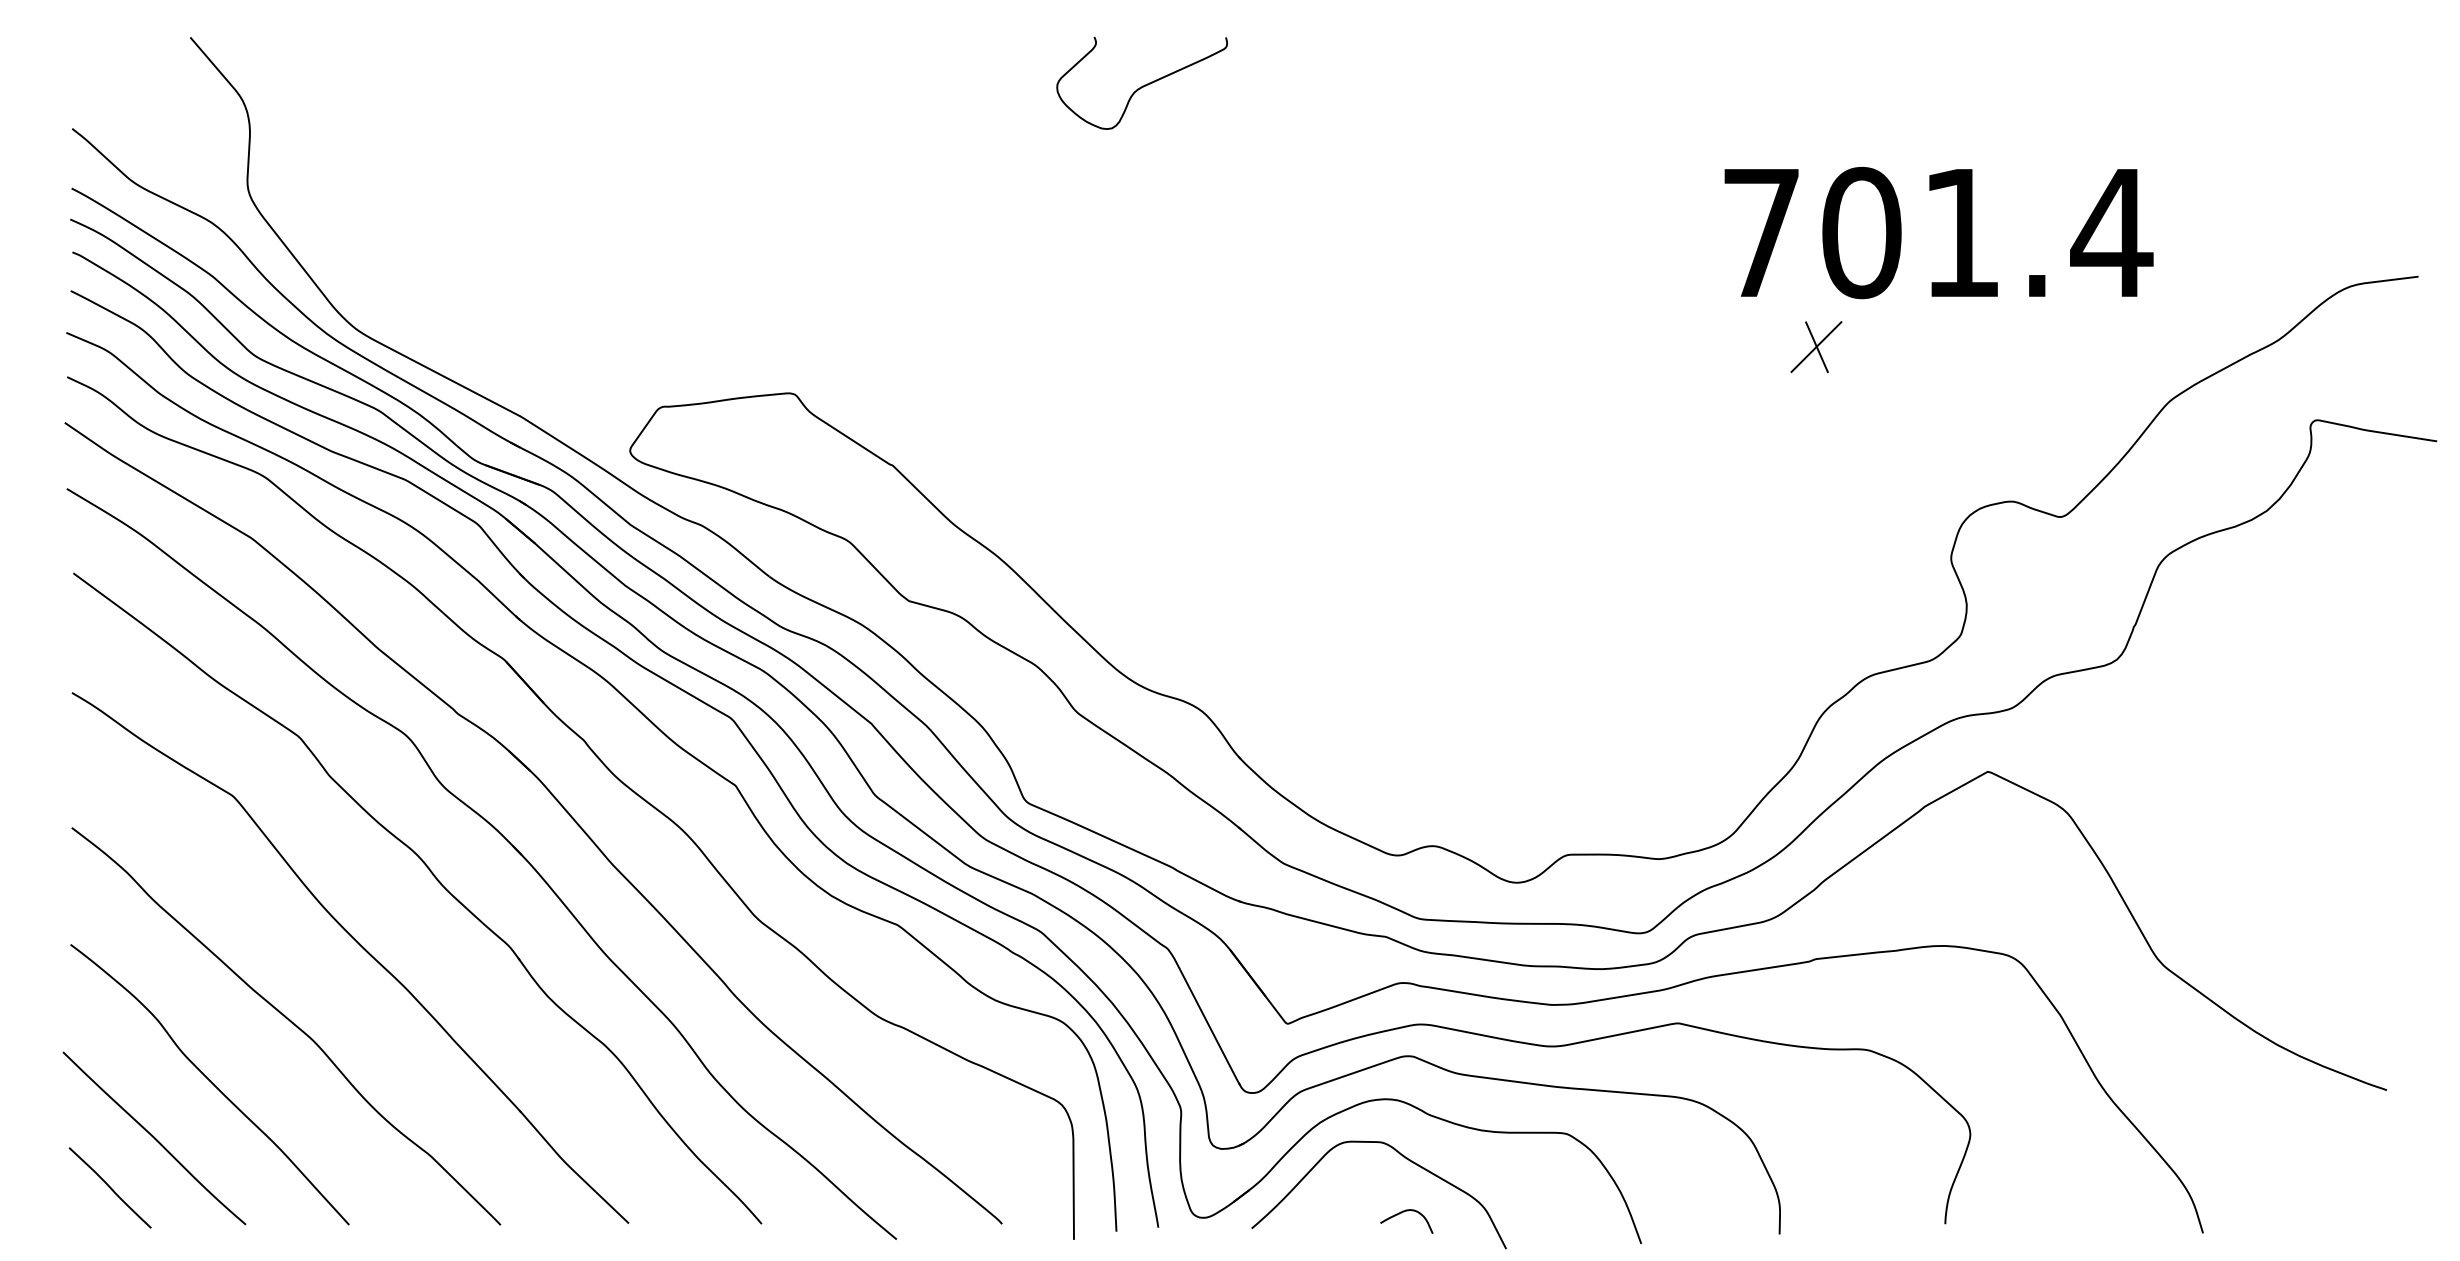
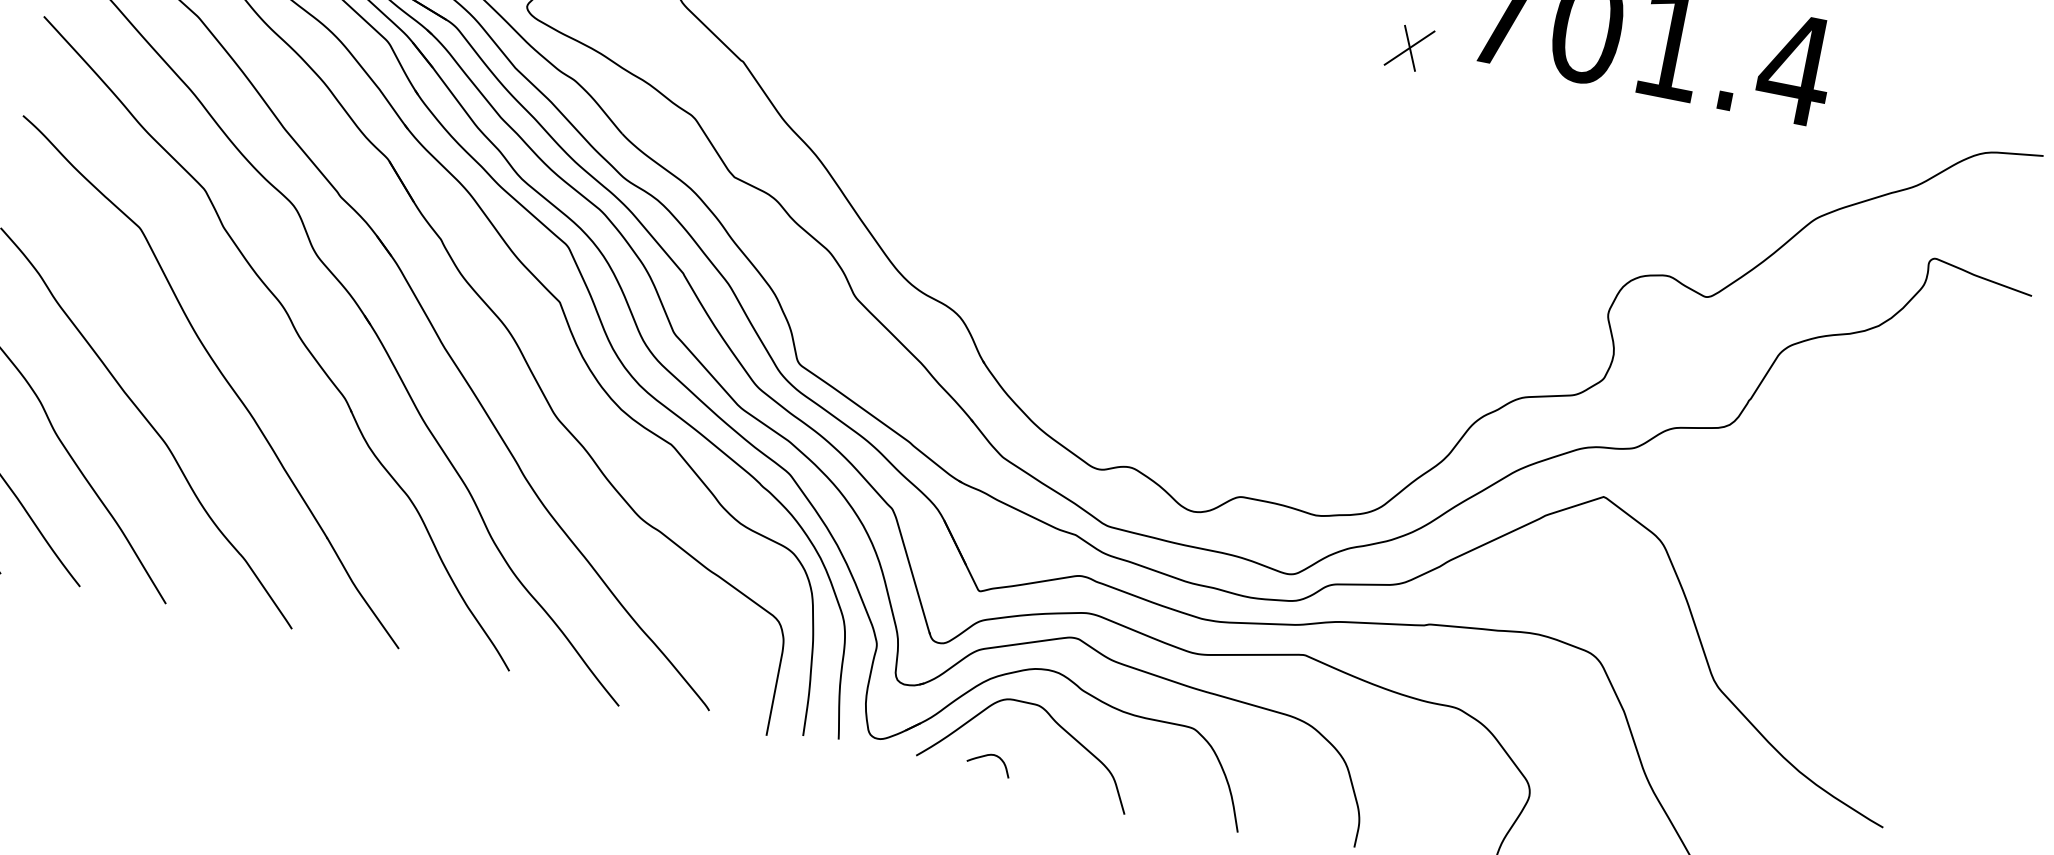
part: (1816, 347) -> (1409, 48), moved
curve: (1404, 1212) -> (988, 756), moved

